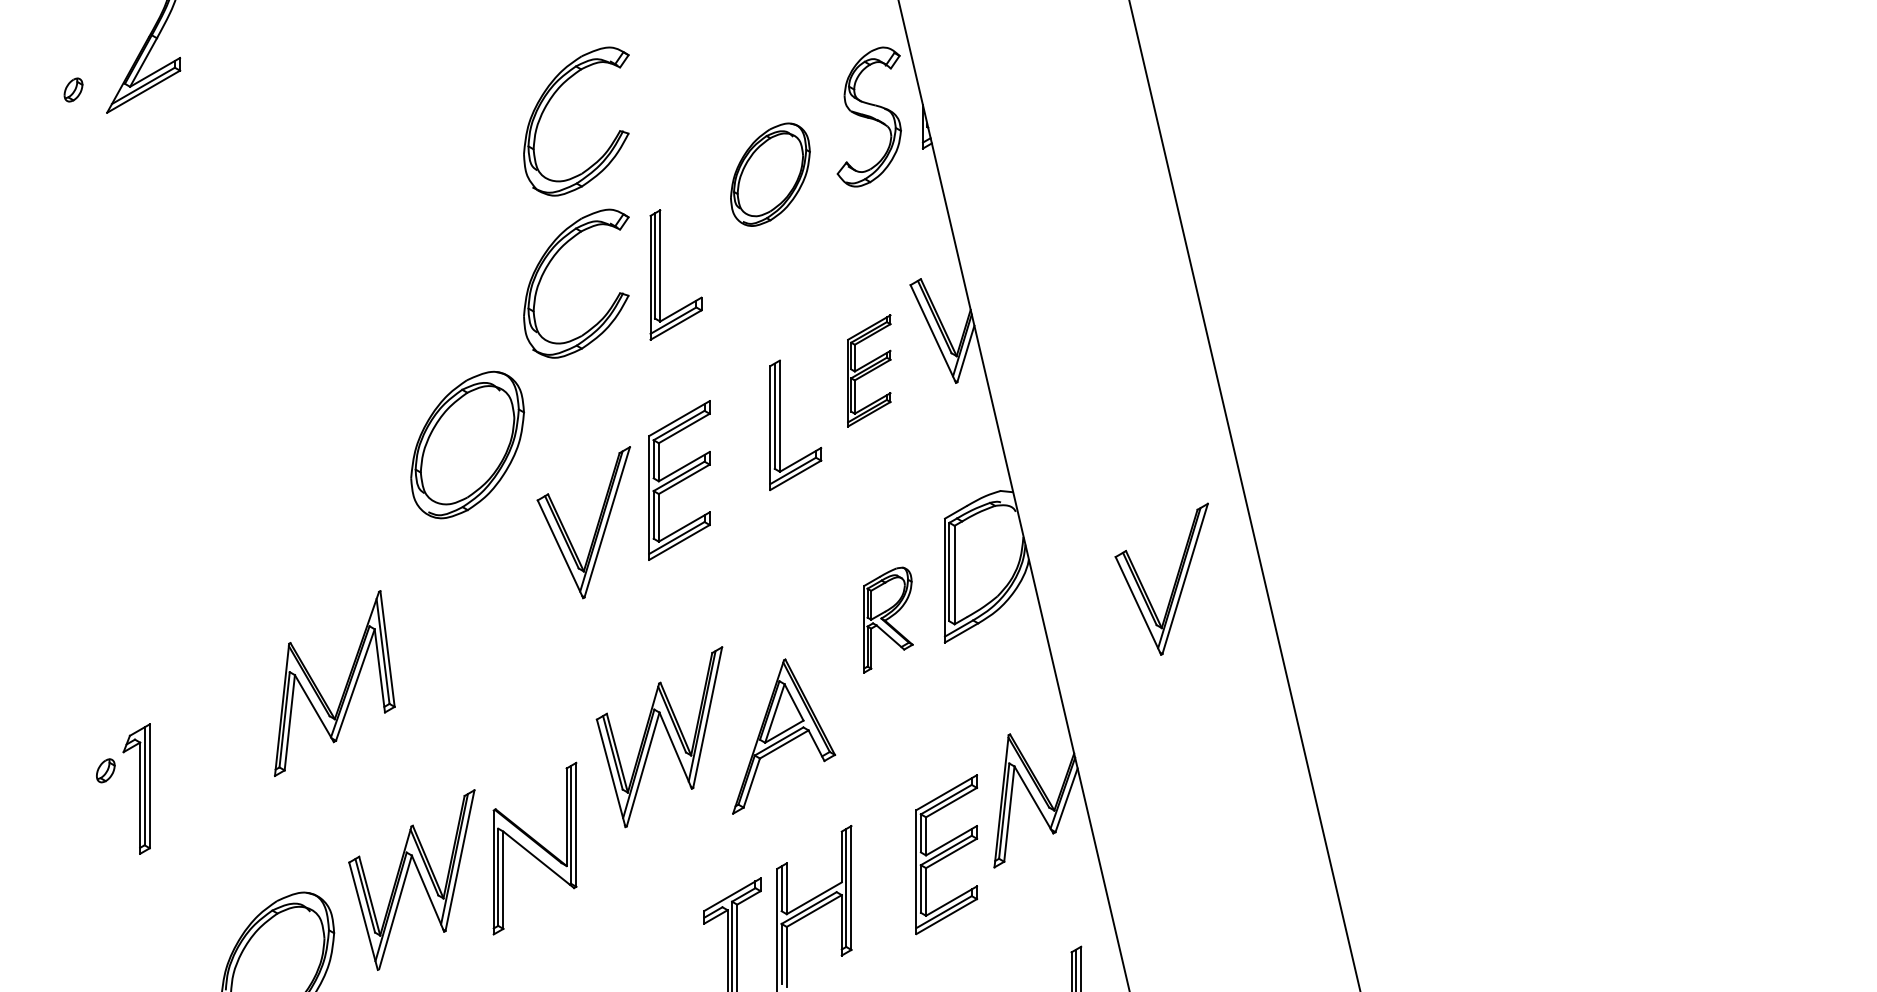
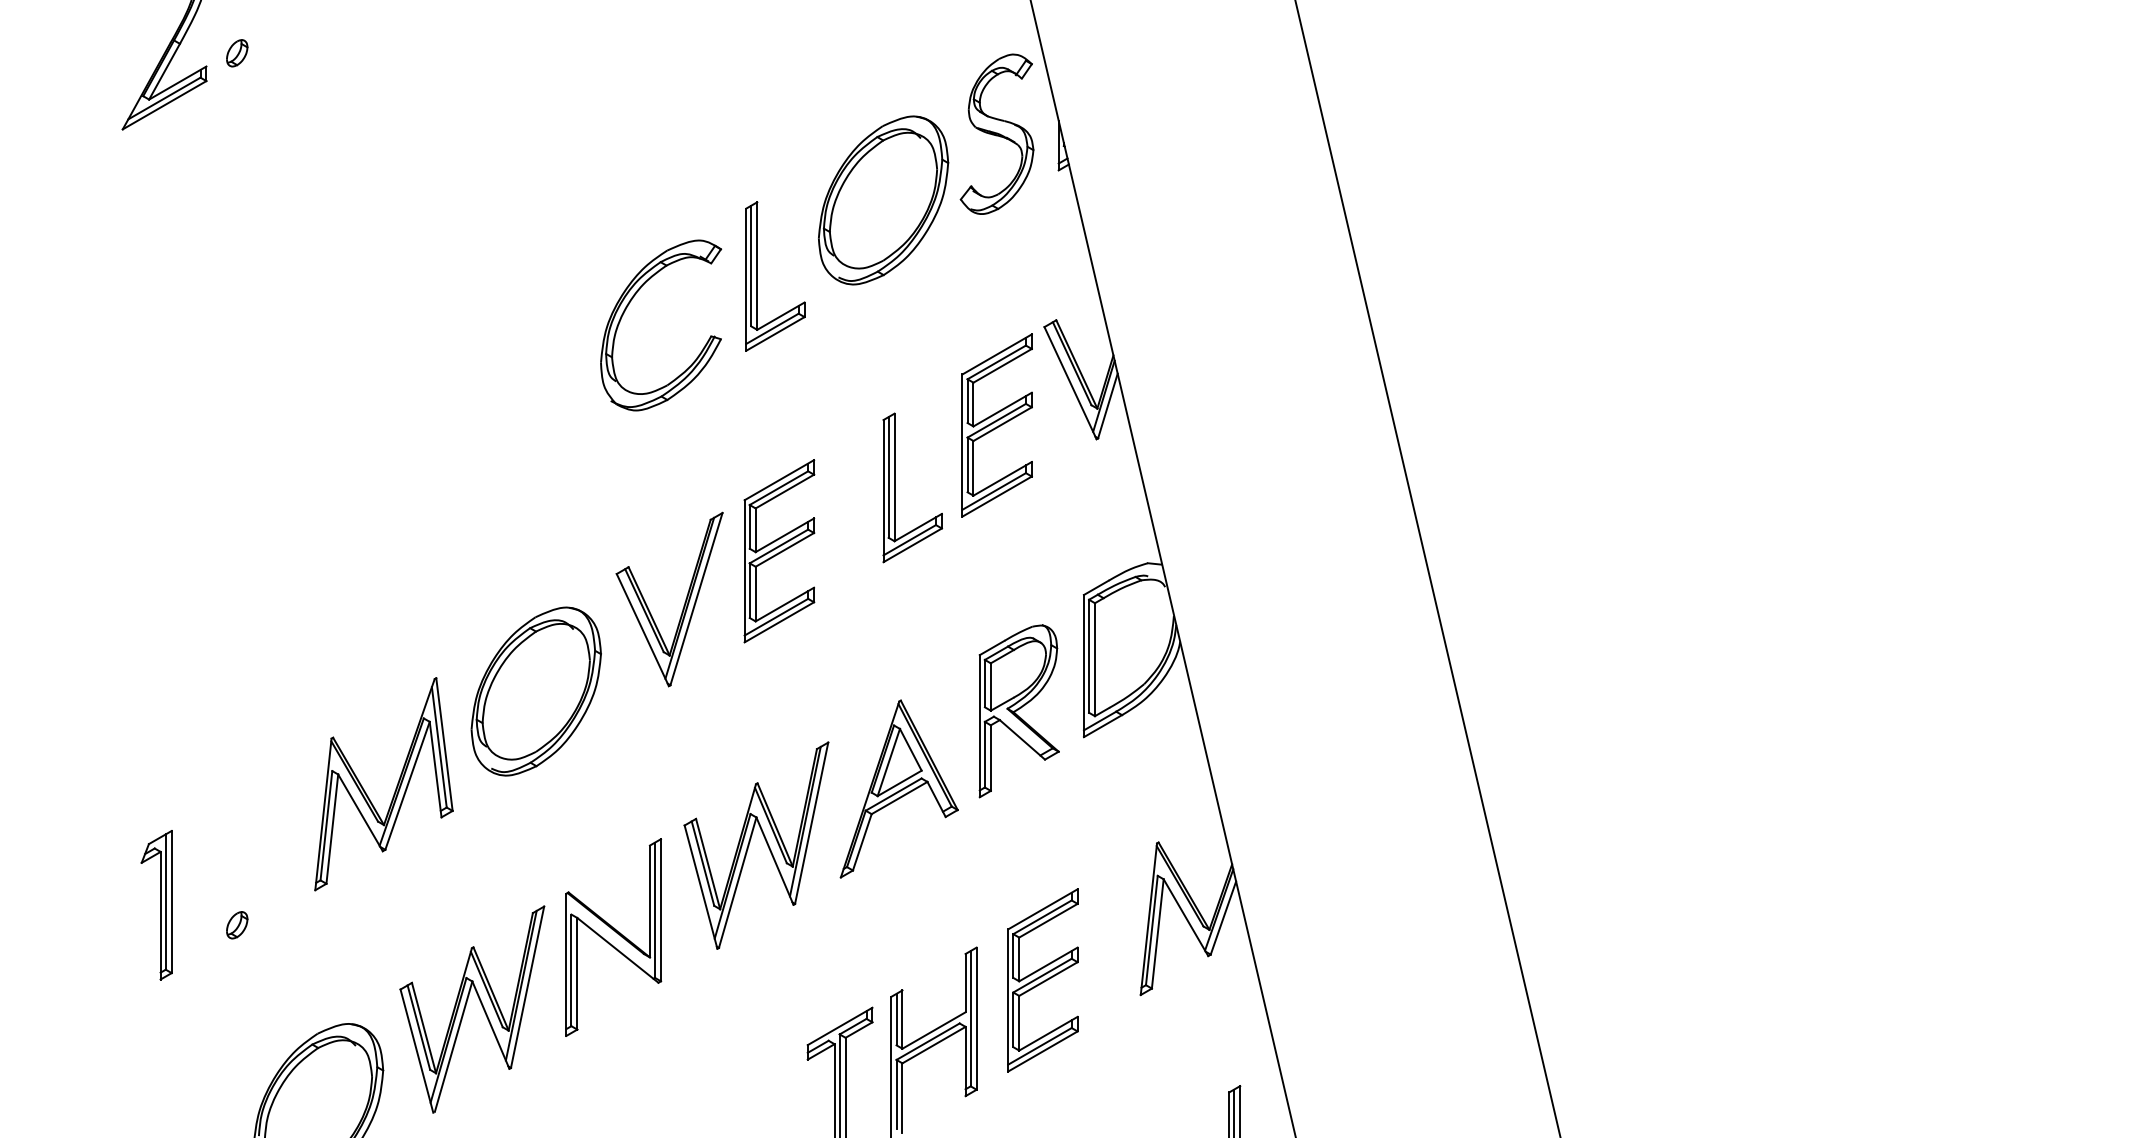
part: (73, 90) -> (237, 53), moved
part: (547, 105) -> (628, 120), removed
part: (770, 174) -> (883, 200), size x1.43
part: (660, 275) -> (757, 276), moved
part: (868, 370) -> (996, 425), size x1.43
part: (466, 445) -> (535, 691), moved
part: (1173, 584) -> (1346, 670), removed
part: (887, 620) -> (1018, 711), size x1.43
part: (783, 736) -> (898, 788), moved
part: (106, 771) -> (237, 925), moved
part: (534, 848) -> (613, 937), moved
part: (946, 854) -> (1042, 980), moved

